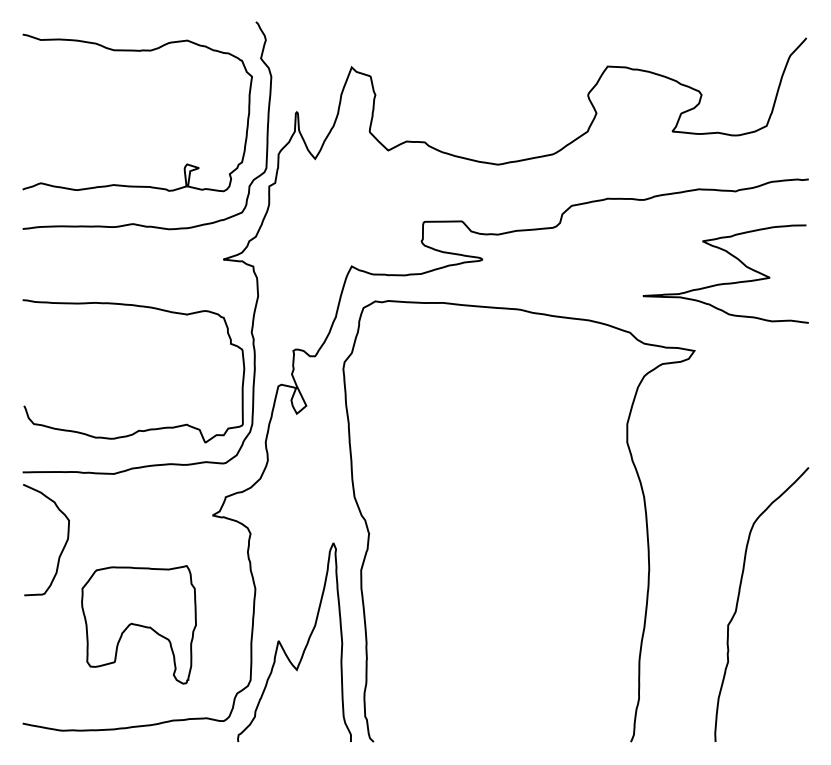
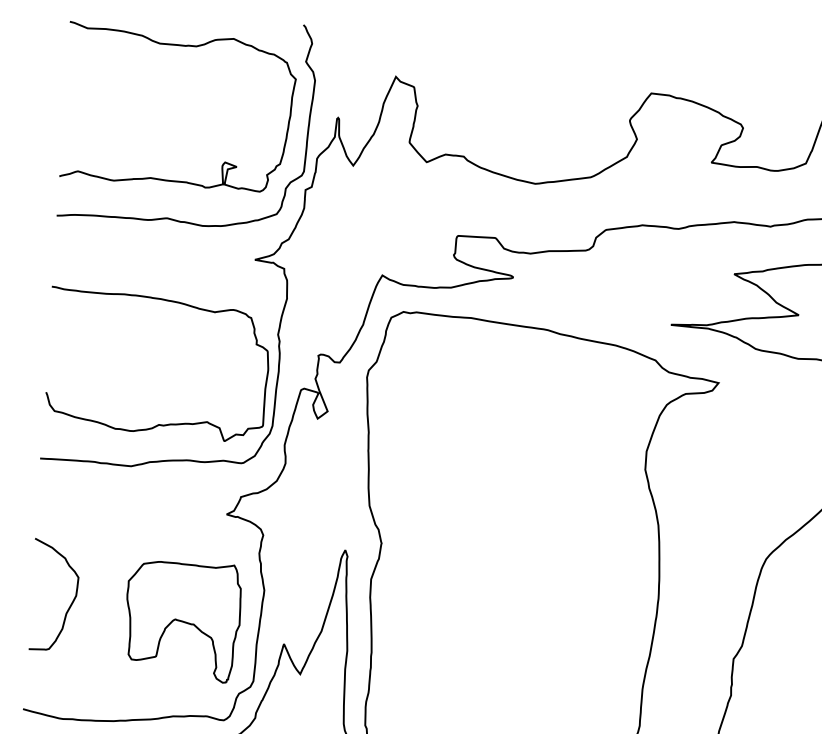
curve: (62, 548) -> (70, 605), moved
part: (138, 624) -> (182, 620), moved

